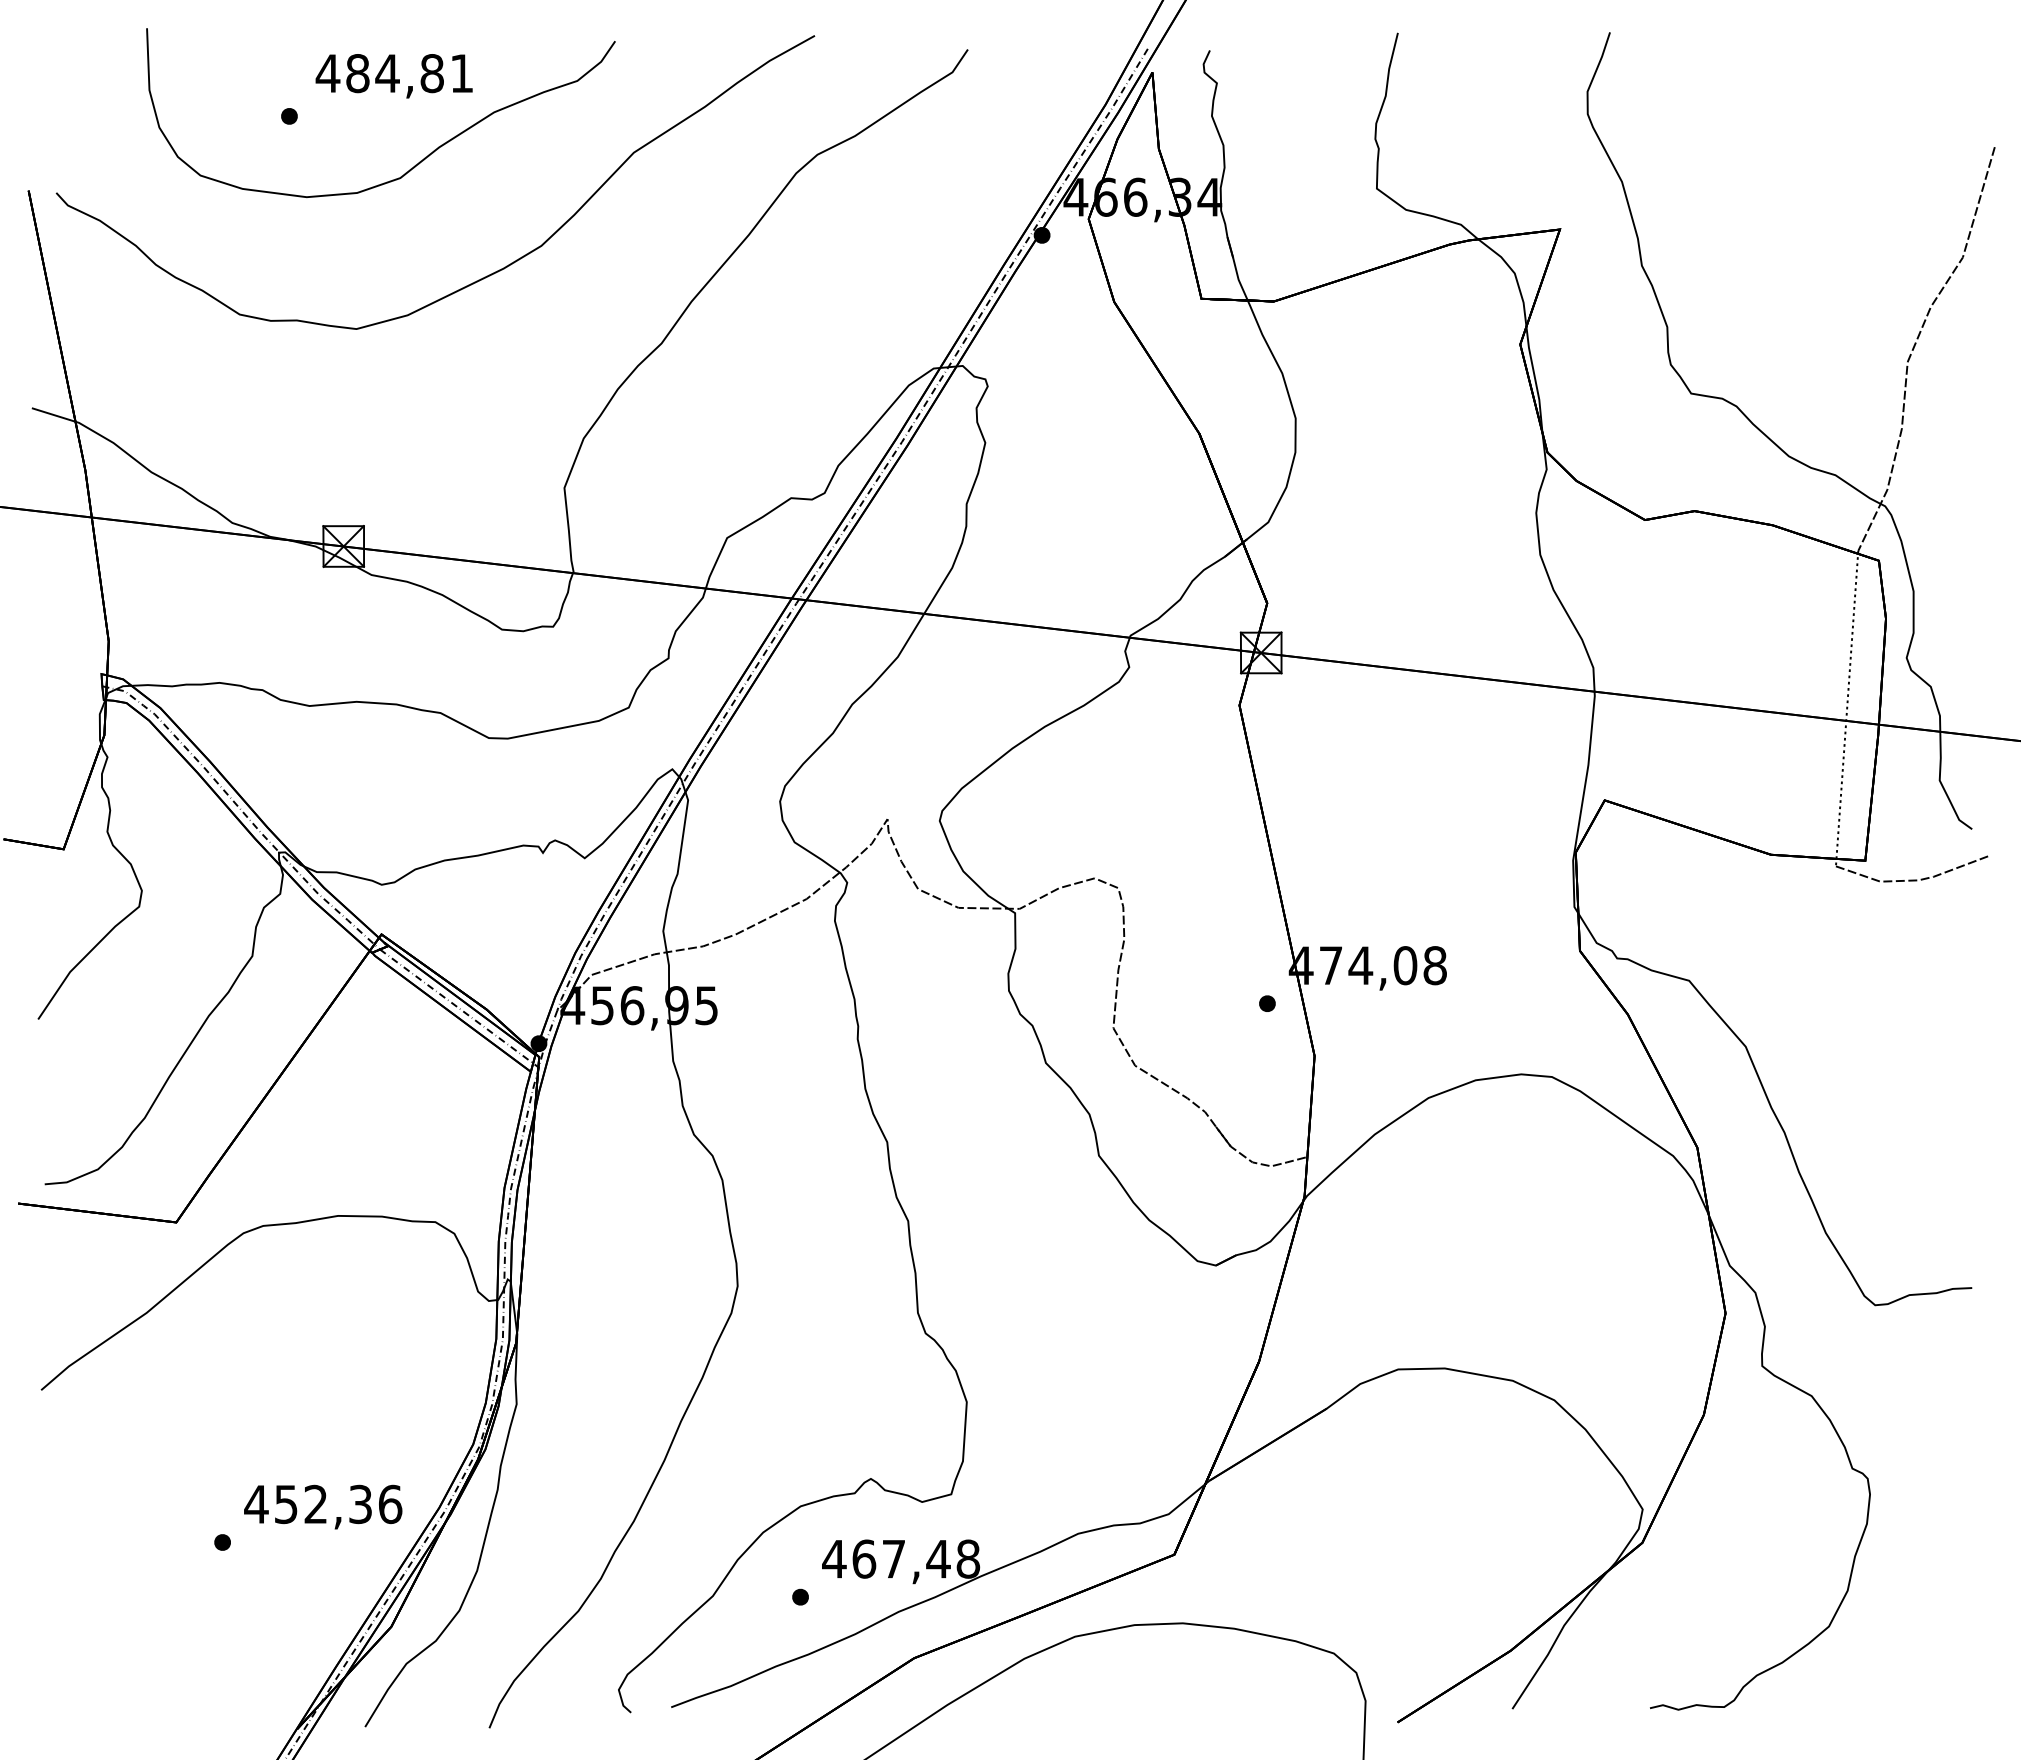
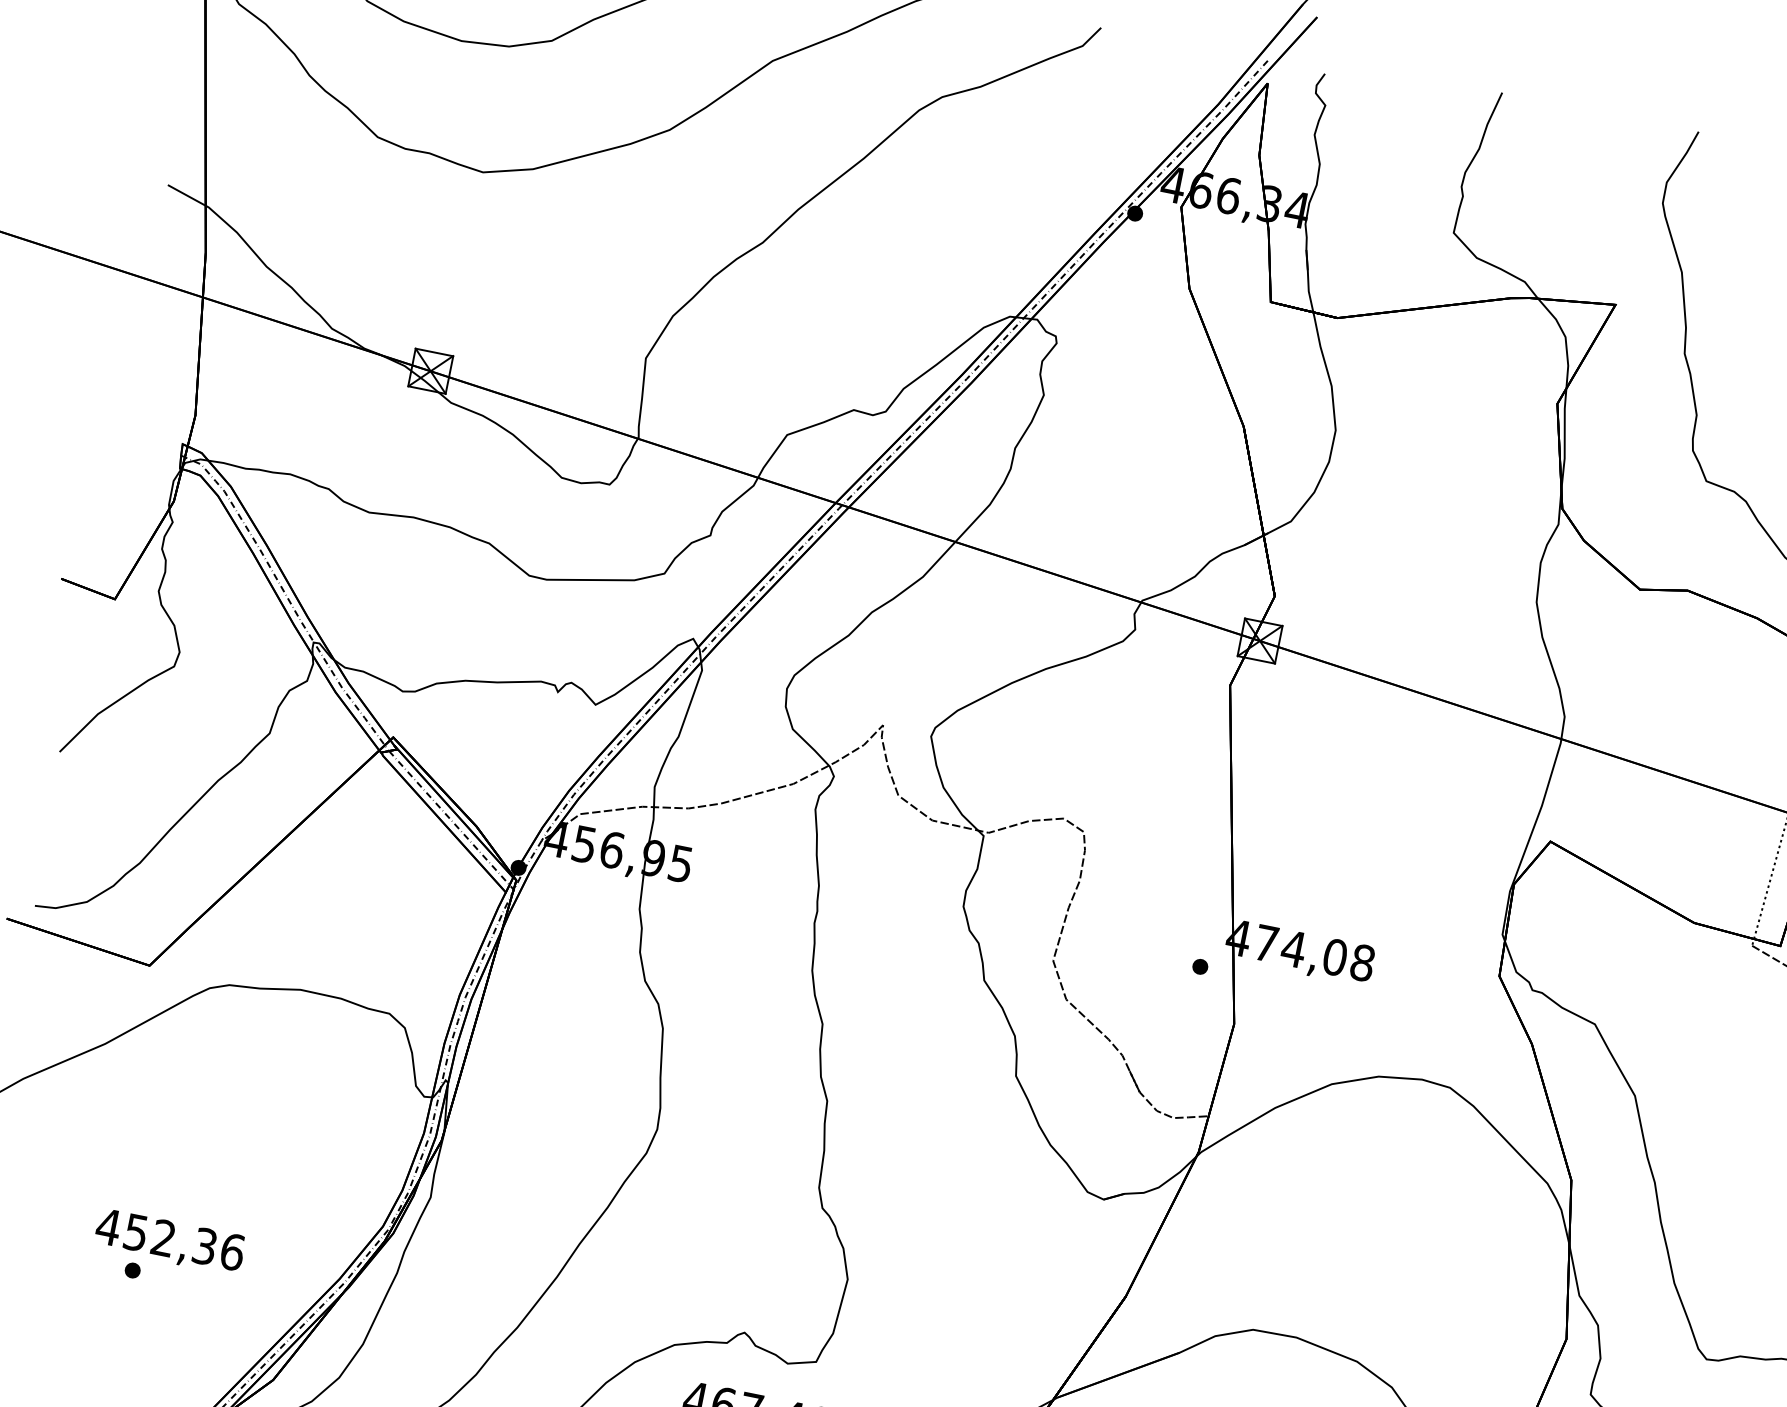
text: (323, 1506) -> (170, 1241), moved

